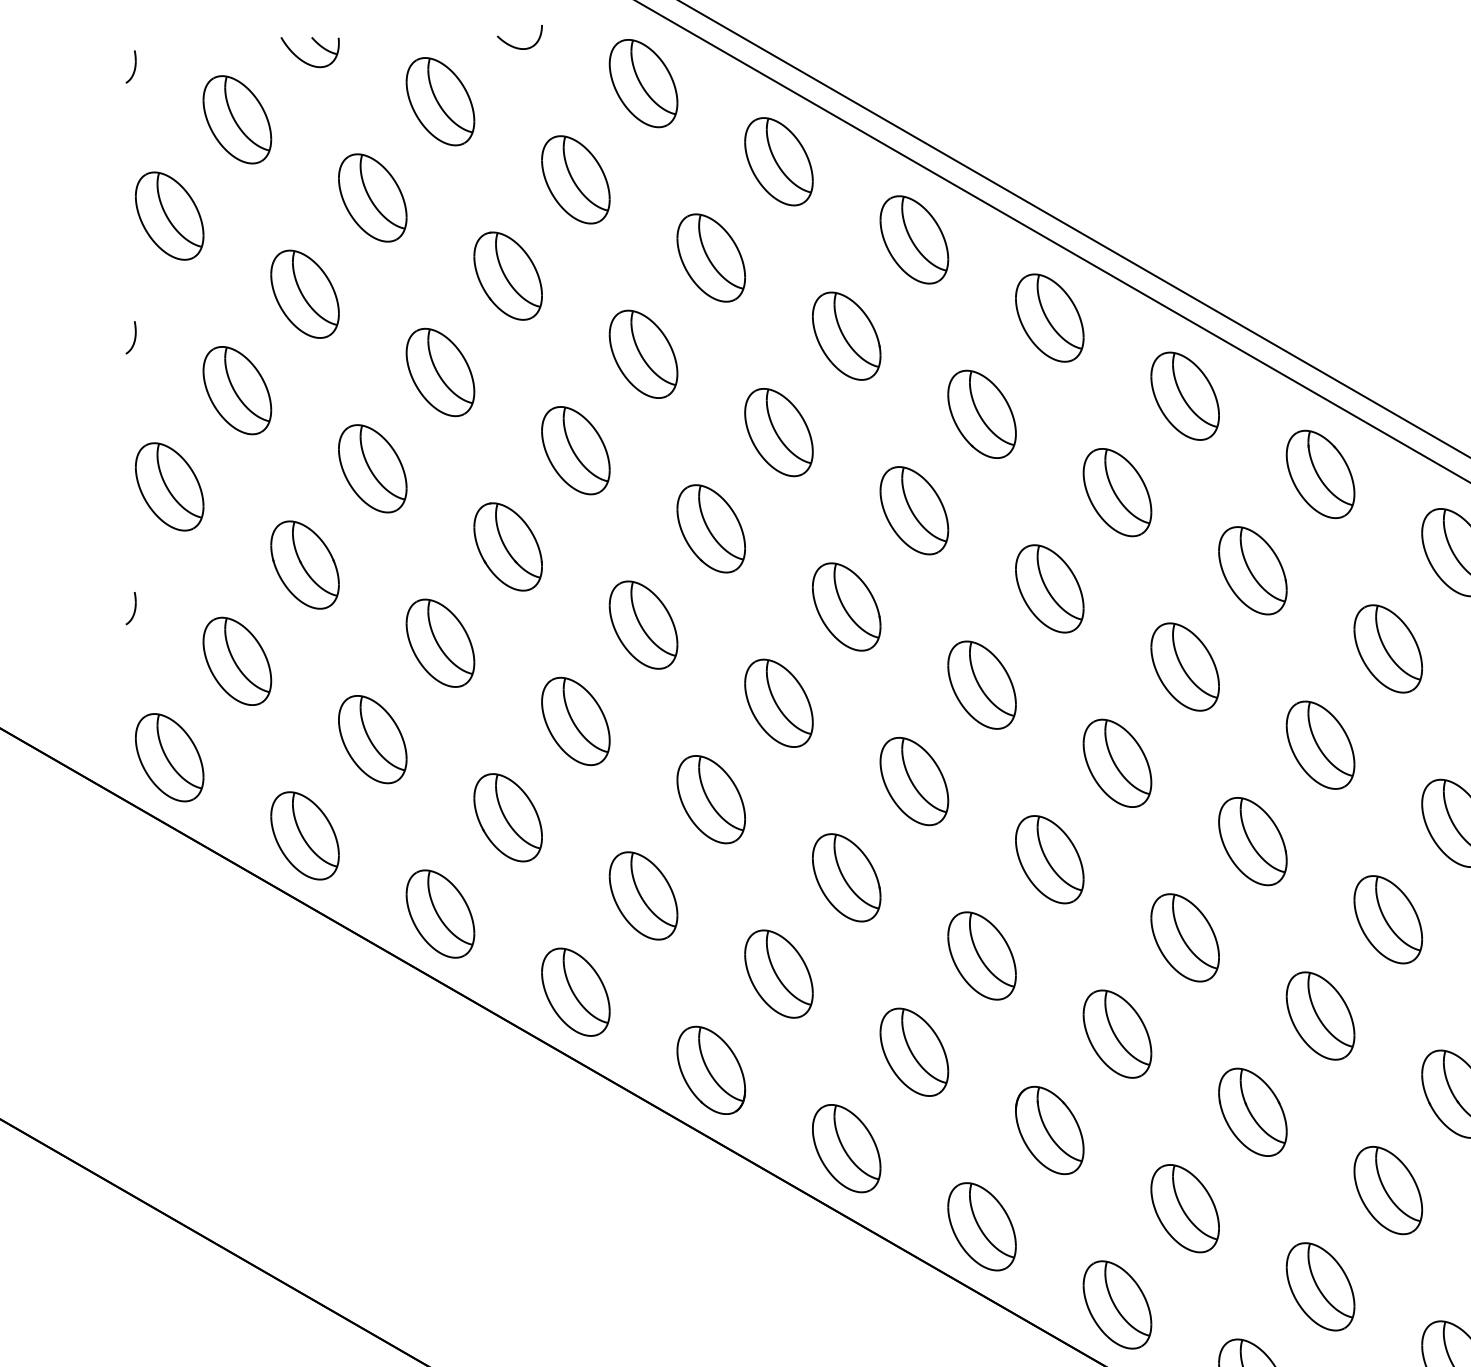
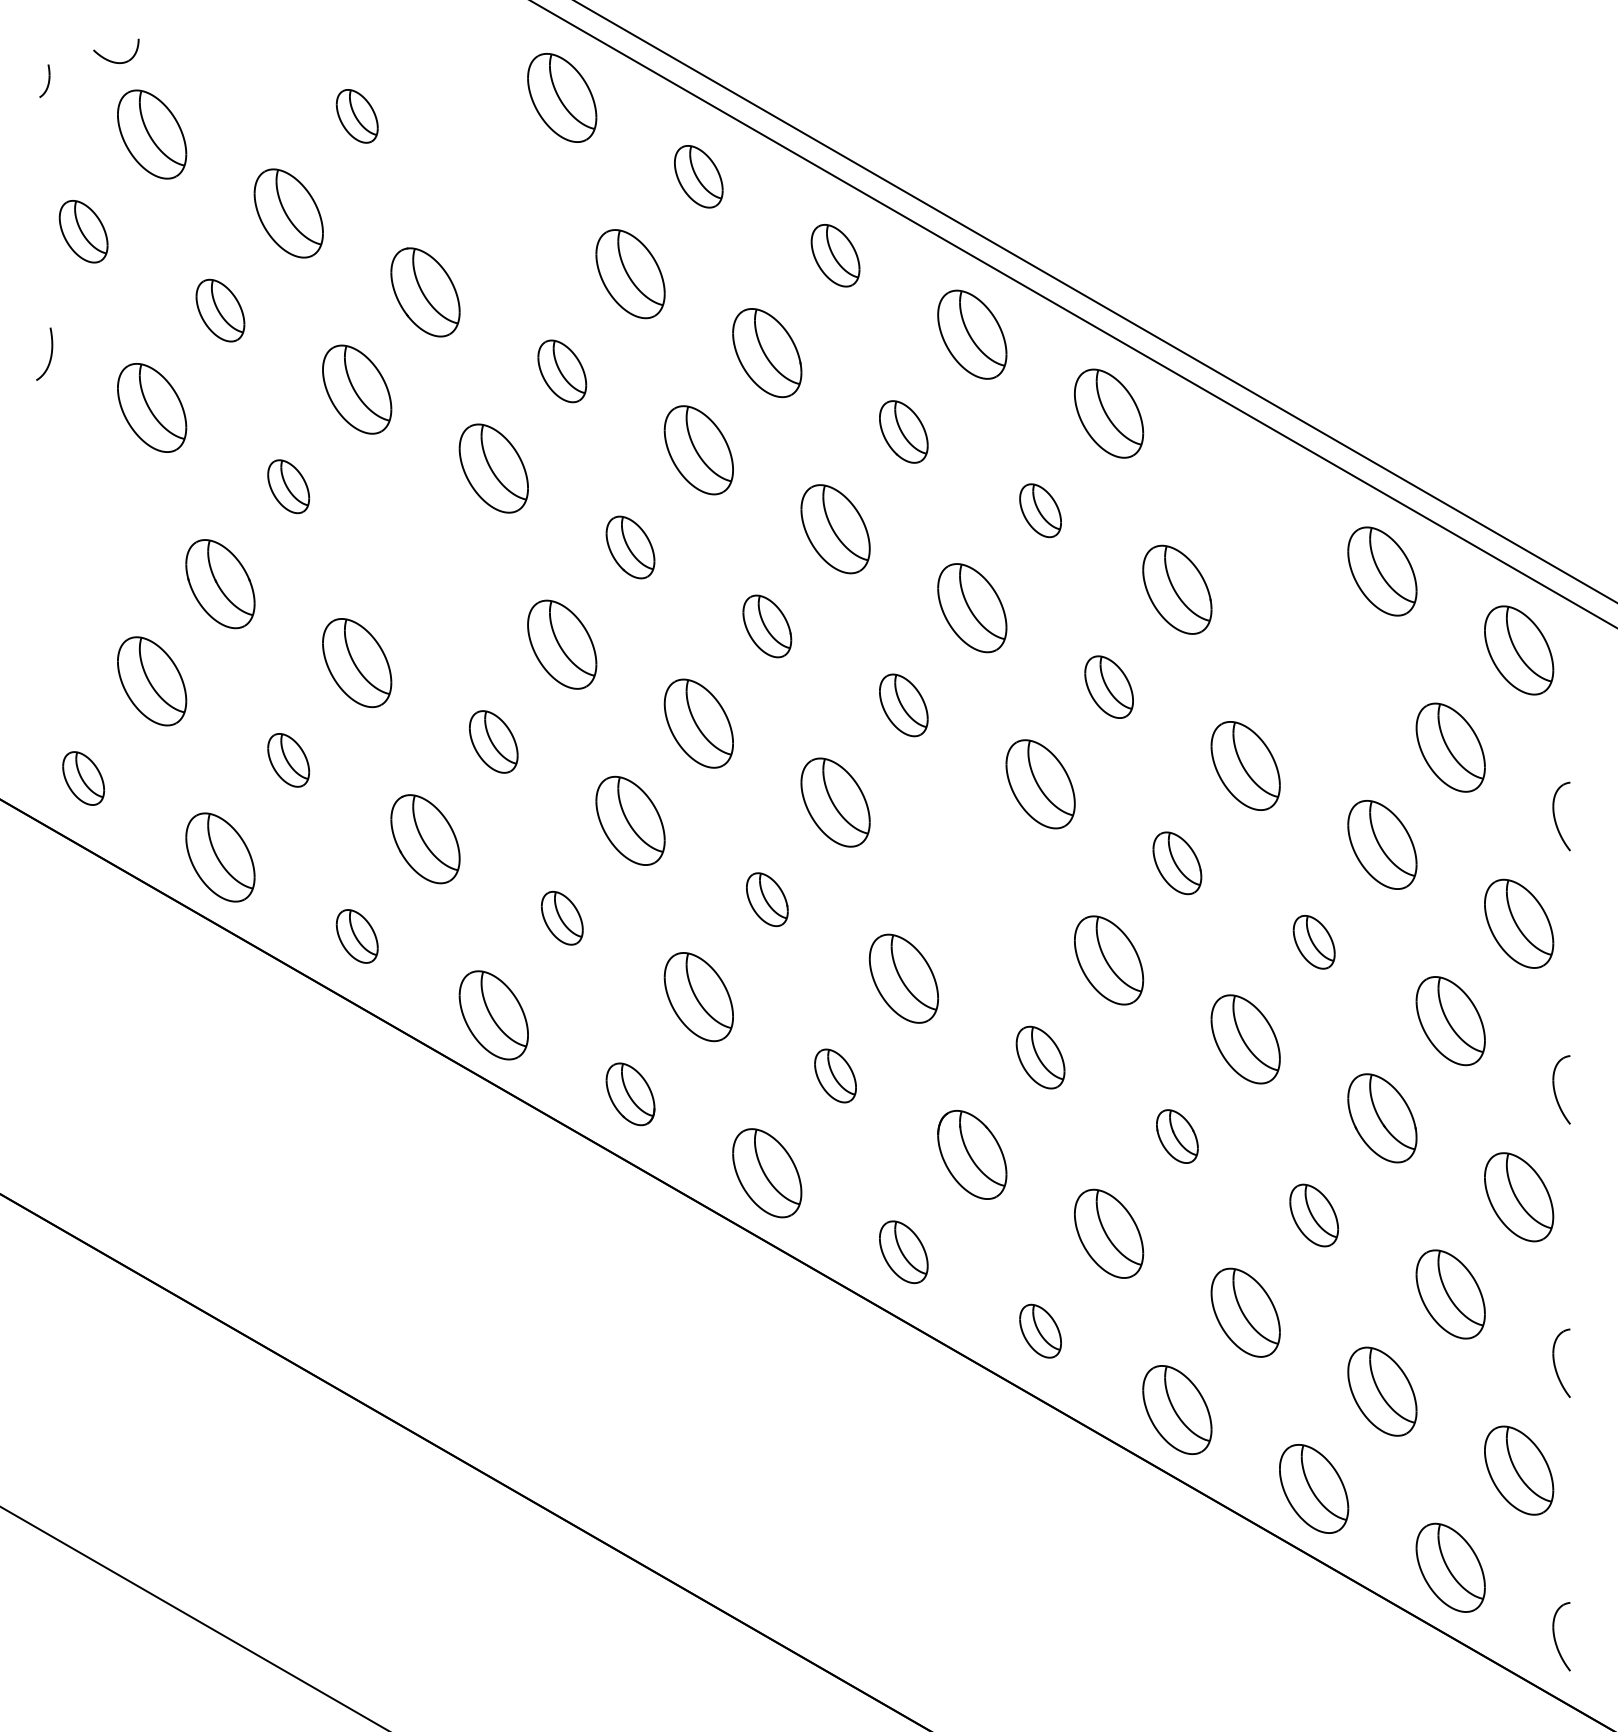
part: (519, 47) -> (115, 61), moved
part: (305, 61) -> (220, 75), removed
part: (440, 101) -> (357, 116), size x0.6
part: (778, 161) -> (698, 176), size x0.7
part: (575, 180) -> (493, 195), removed
part: (169, 215) -> (83, 231), size x0.7
part: (914, 239) -> (835, 255), size x0.7
part: (305, 294) -> (220, 310), size x0.7
part: (130, 337) -> (44, 354), size x1.6
part: (643, 354) -> (562, 371), size x0.7
part: (981, 413) -> (903, 431), size x0.7
part: (372, 468) -> (288, 486), size x0.6
part: (1320, 474) -> (1245, 492), removed
part: (169, 487) -> (83, 505), removed
part: (1117, 492) -> (1040, 510), size x0.6
part: (711, 528) -> (630, 547), size x0.7
part: (508, 546) -> (425, 565), removed
part: (846, 607) -> (767, 626), size x0.7
part: (130, 608) -> (44, 627), removed
part: (1388, 648) -> (1314, 668), removed
part: (1185, 667) -> (1109, 687), size x0.7
part: (981, 685) -> (903, 705), size x0.7
part: (575, 720) -> (493, 741), size x0.7
part: (372, 739) -> (288, 760), size x0.6
part: (169, 757) -> (83, 778), size x0.6
part: (1253, 841) -> (1177, 863), size x0.7
part: (1049, 859) -> (972, 881), removed
part: (846, 877) -> (767, 899), size x0.6
part: (643, 896) -> (562, 918), size x0.6
part: (440, 914) -> (357, 936), size x0.6
part: (1388, 920) -> (1314, 942), size x0.6
part: (1117, 1033) -> (1040, 1057), size x0.7
part: (914, 1051) -> (835, 1075), size x0.6
part: (711, 1070) -> (630, 1094), size x0.7
part: (1253, 1112) -> (1177, 1136), size x0.6
part: (1388, 1190) -> (1314, 1215), size x0.7
part: (981, 1227) -> (903, 1252), size x0.7
part: (1117, 1305) -> (1040, 1331), size x0.6

